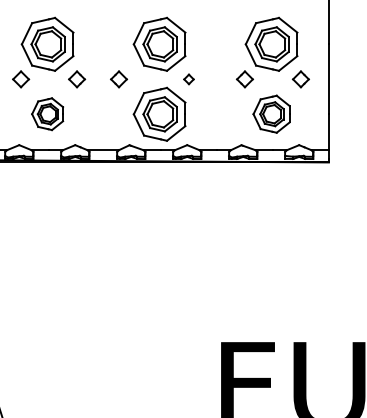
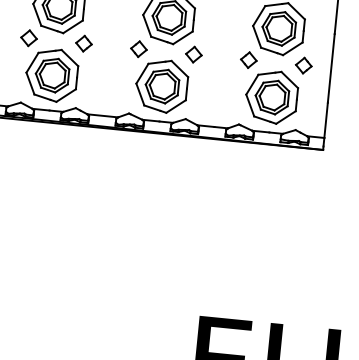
part: (119, 79) -> (139, 49), moved
part: (188, 79) -> (193, 54), size x1.67
part: (47, 113) -> (51, 74), size x1.67
part: (271, 113) -> (271, 96), size x1.43

